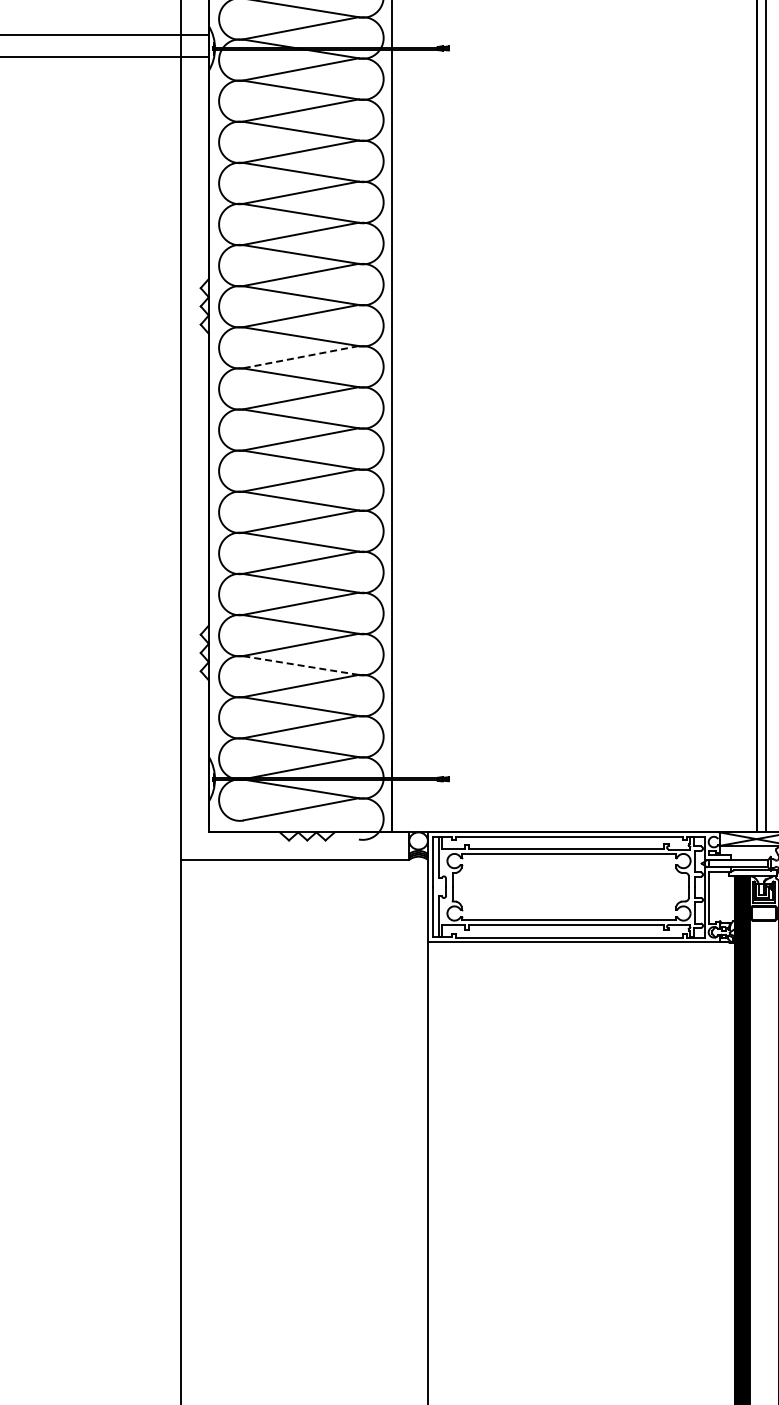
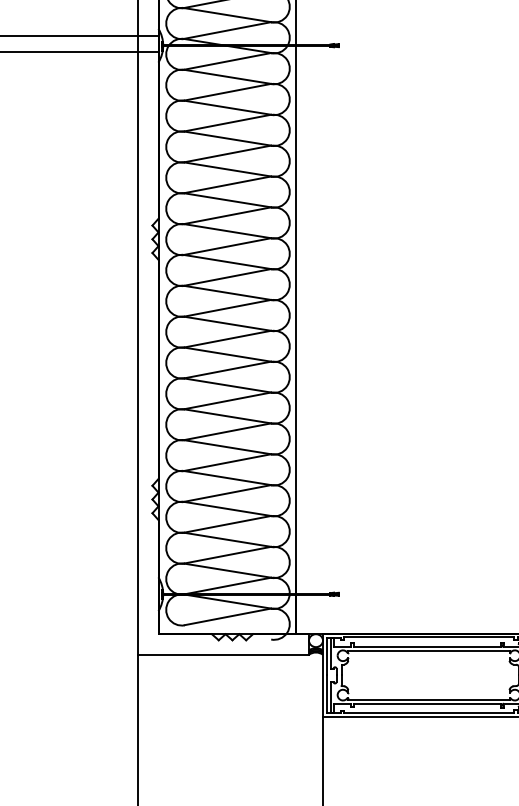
line: (301, 357) -> (228, 277), dashed -> solid
line: (300, 665) -> (227, 508), dashed -> solid

